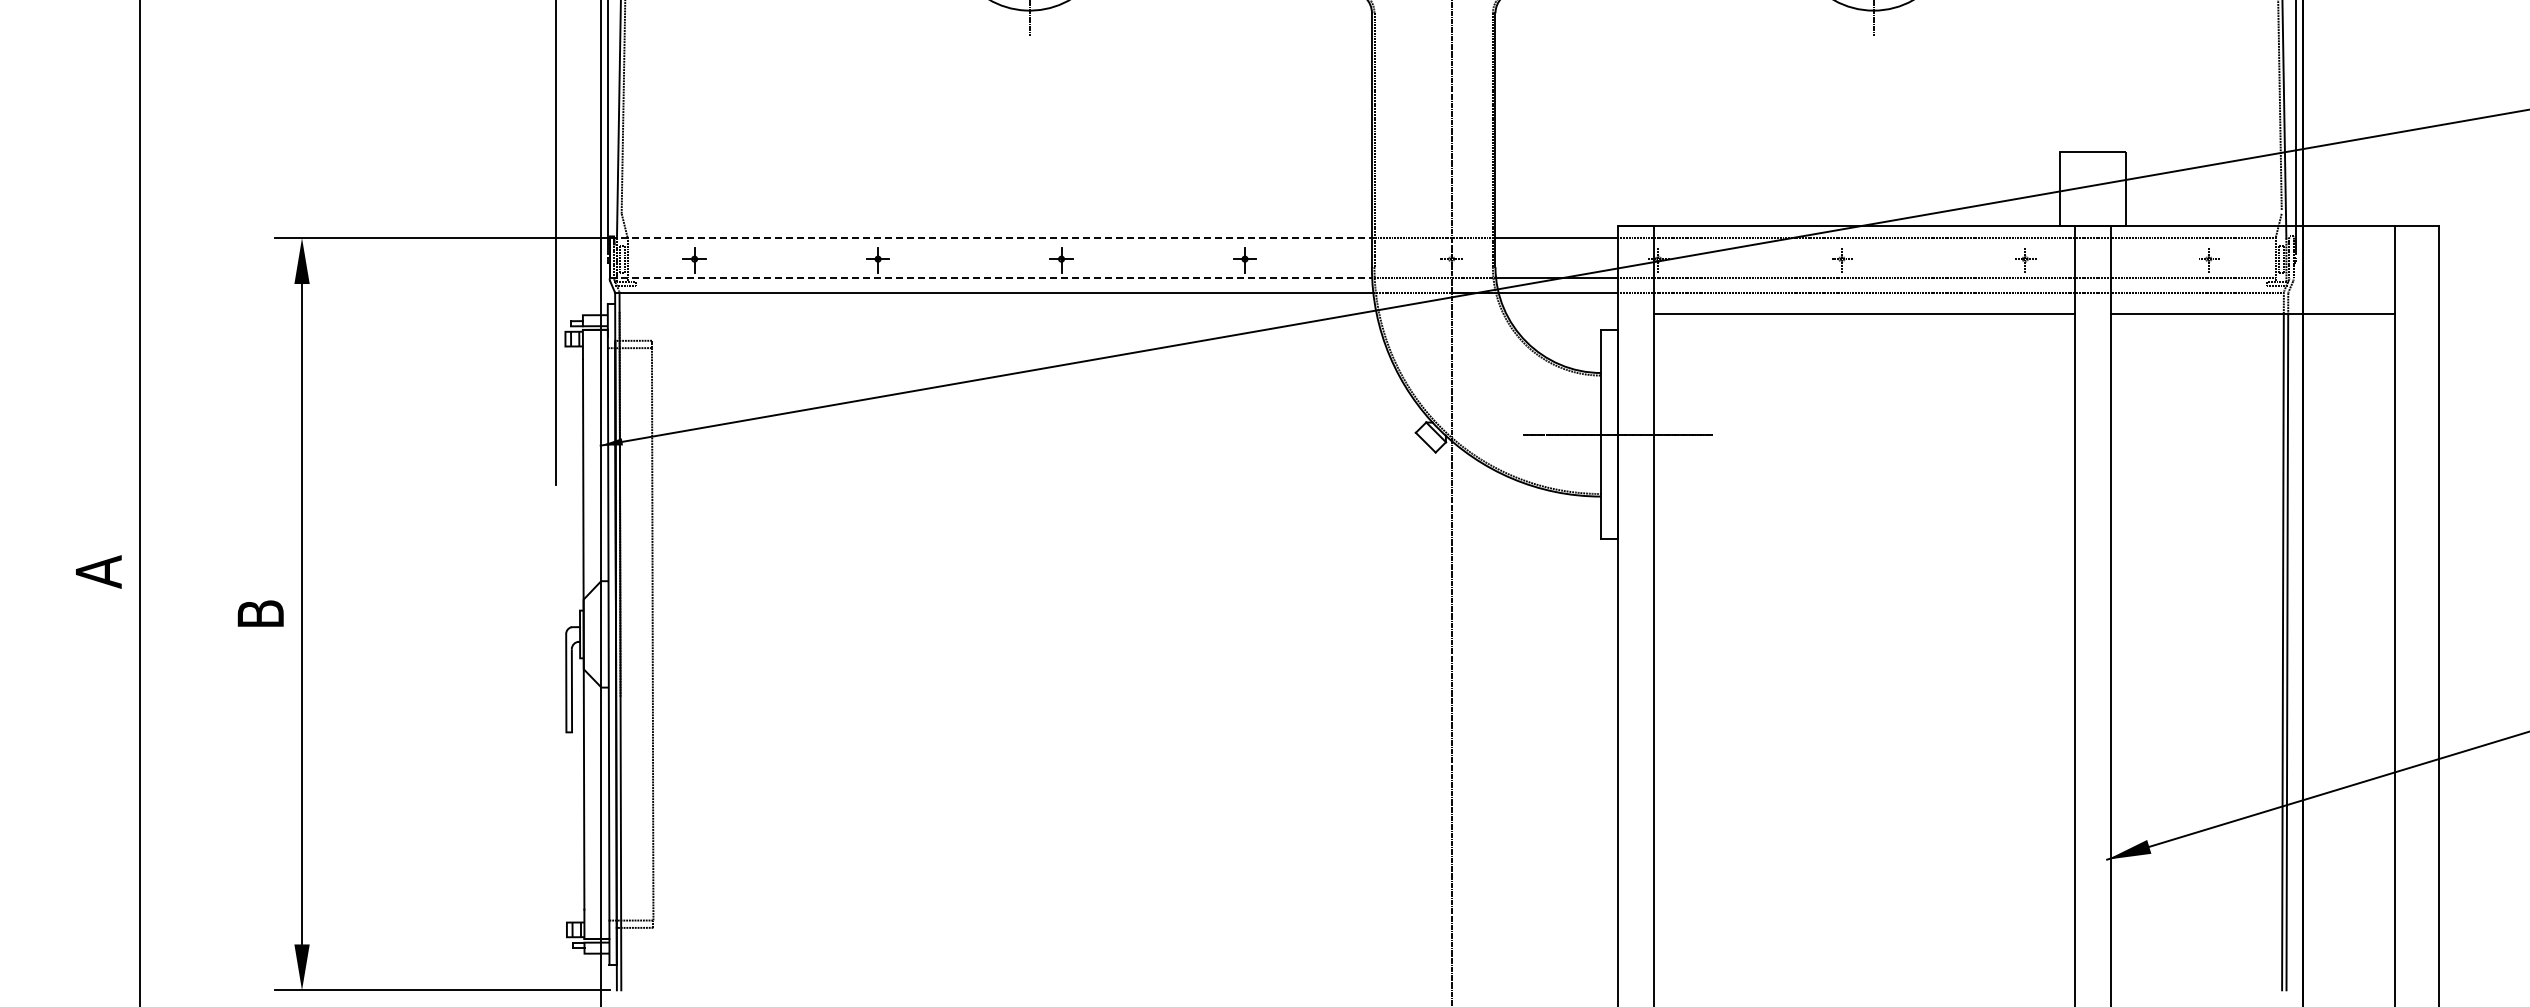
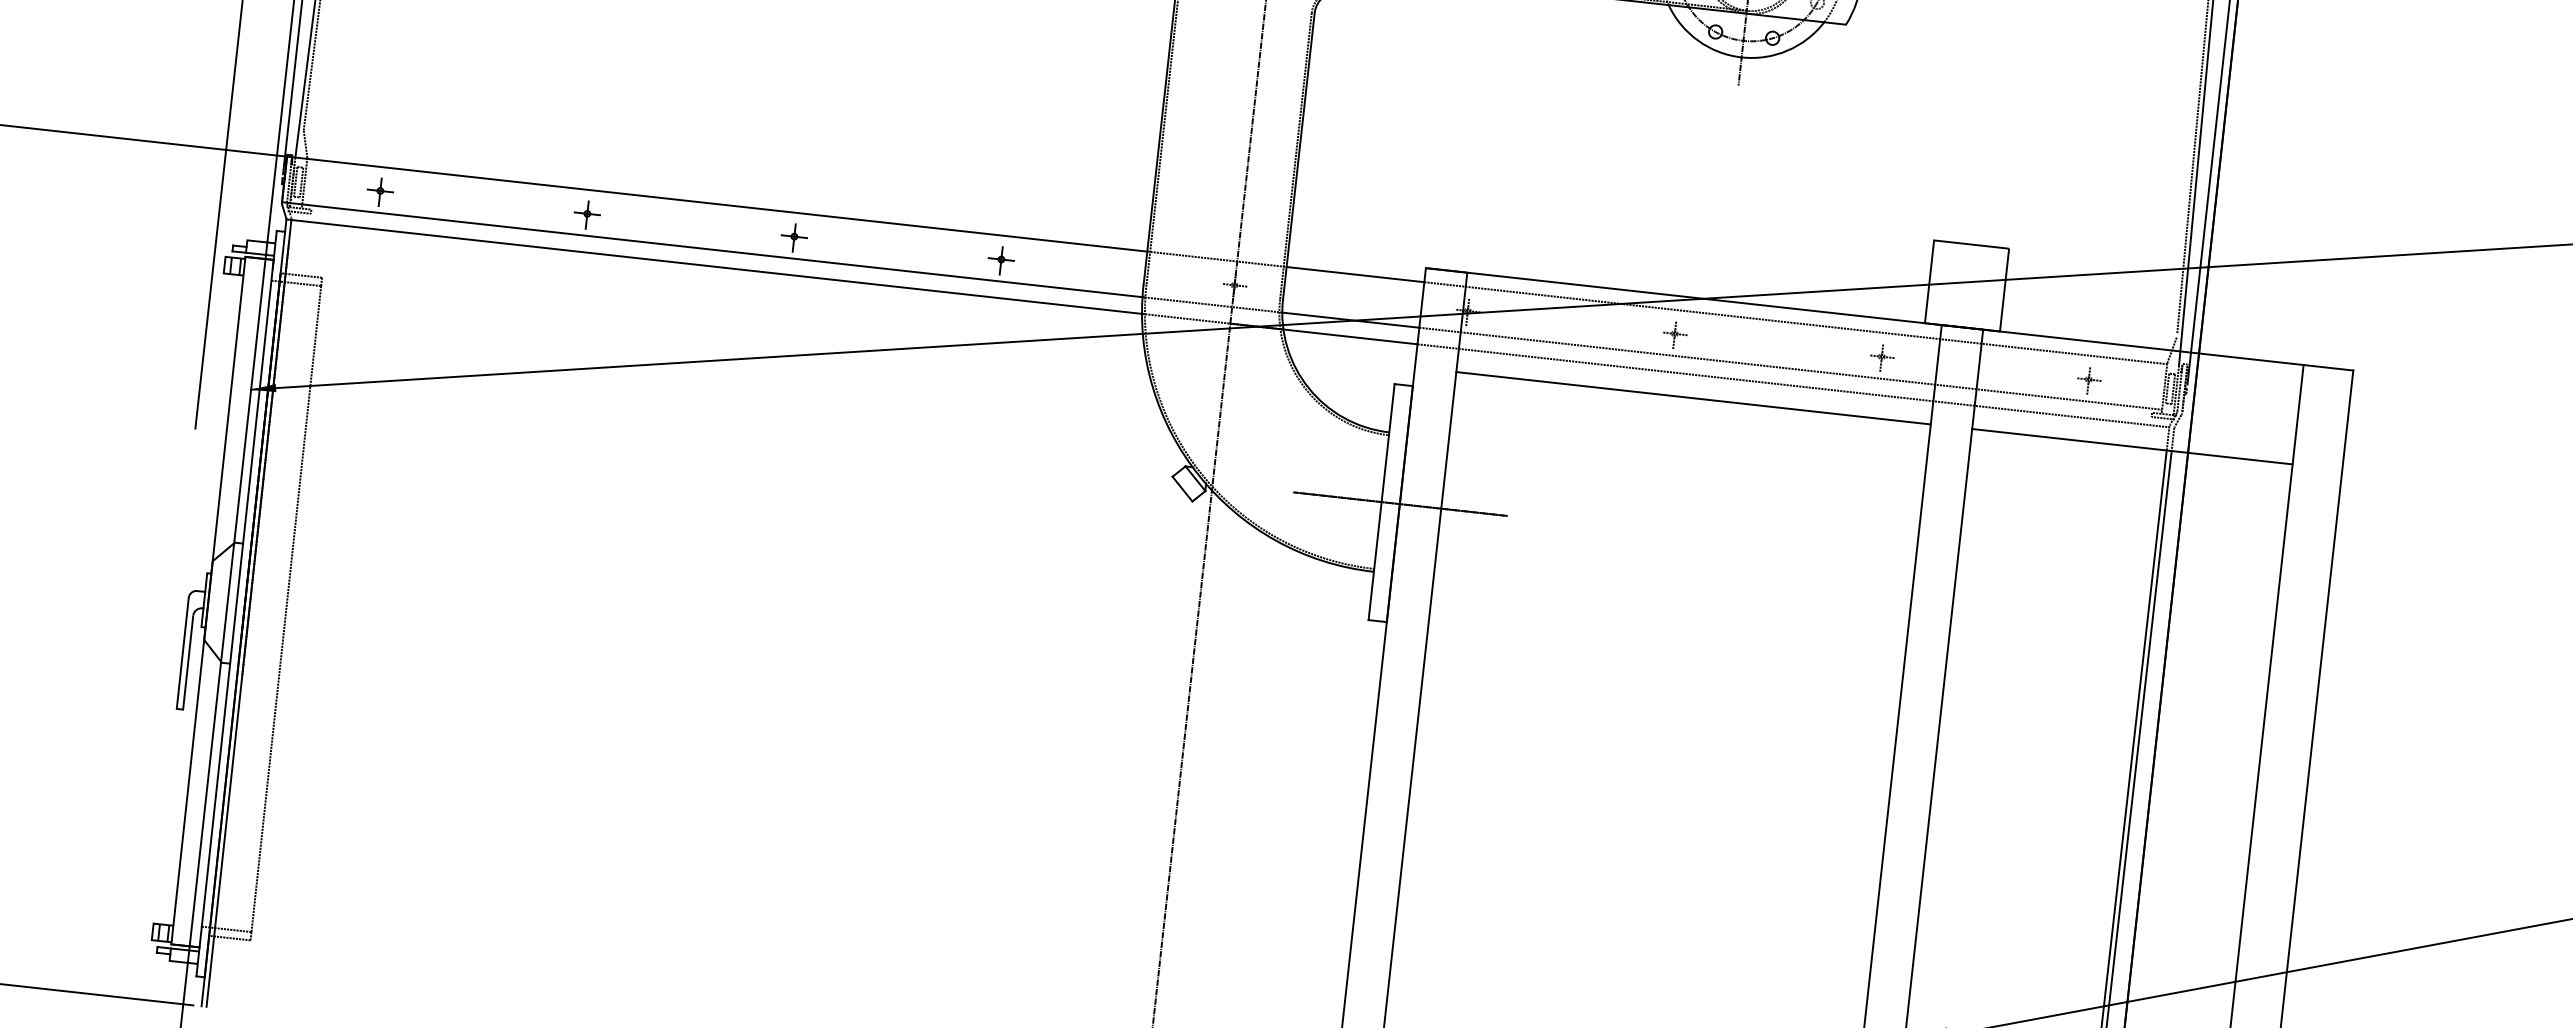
line: (991, 238) -> (717, 204), dashed -> solid
line: (991, 278) -> (712, 249), dashed -> solid

